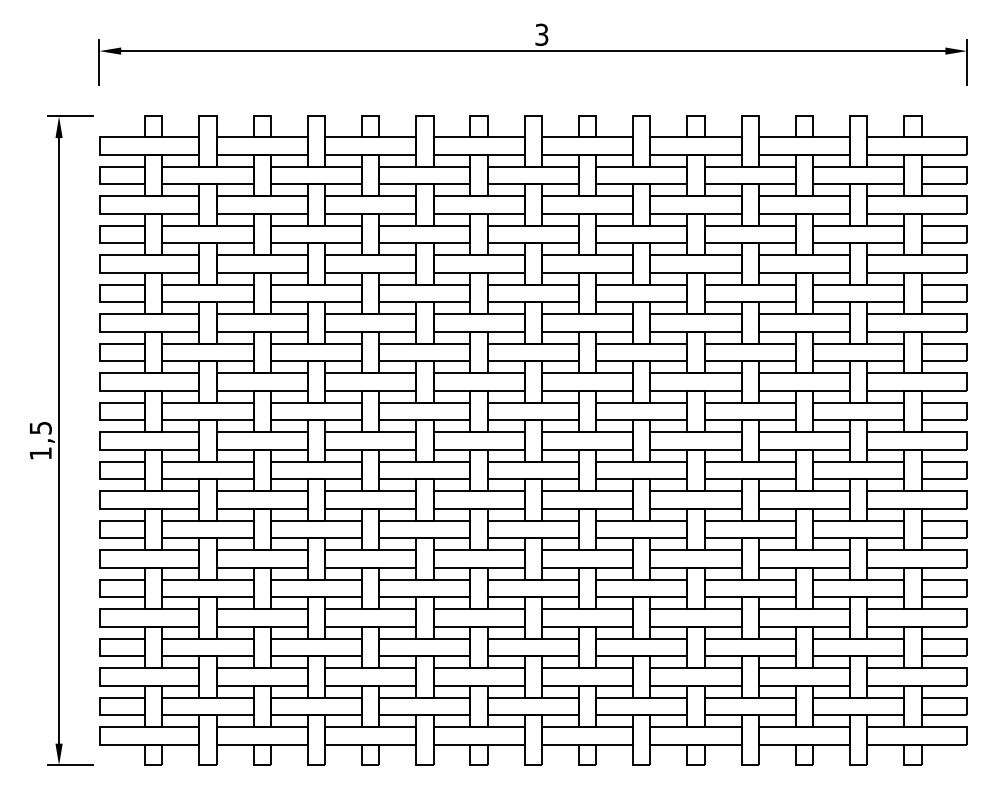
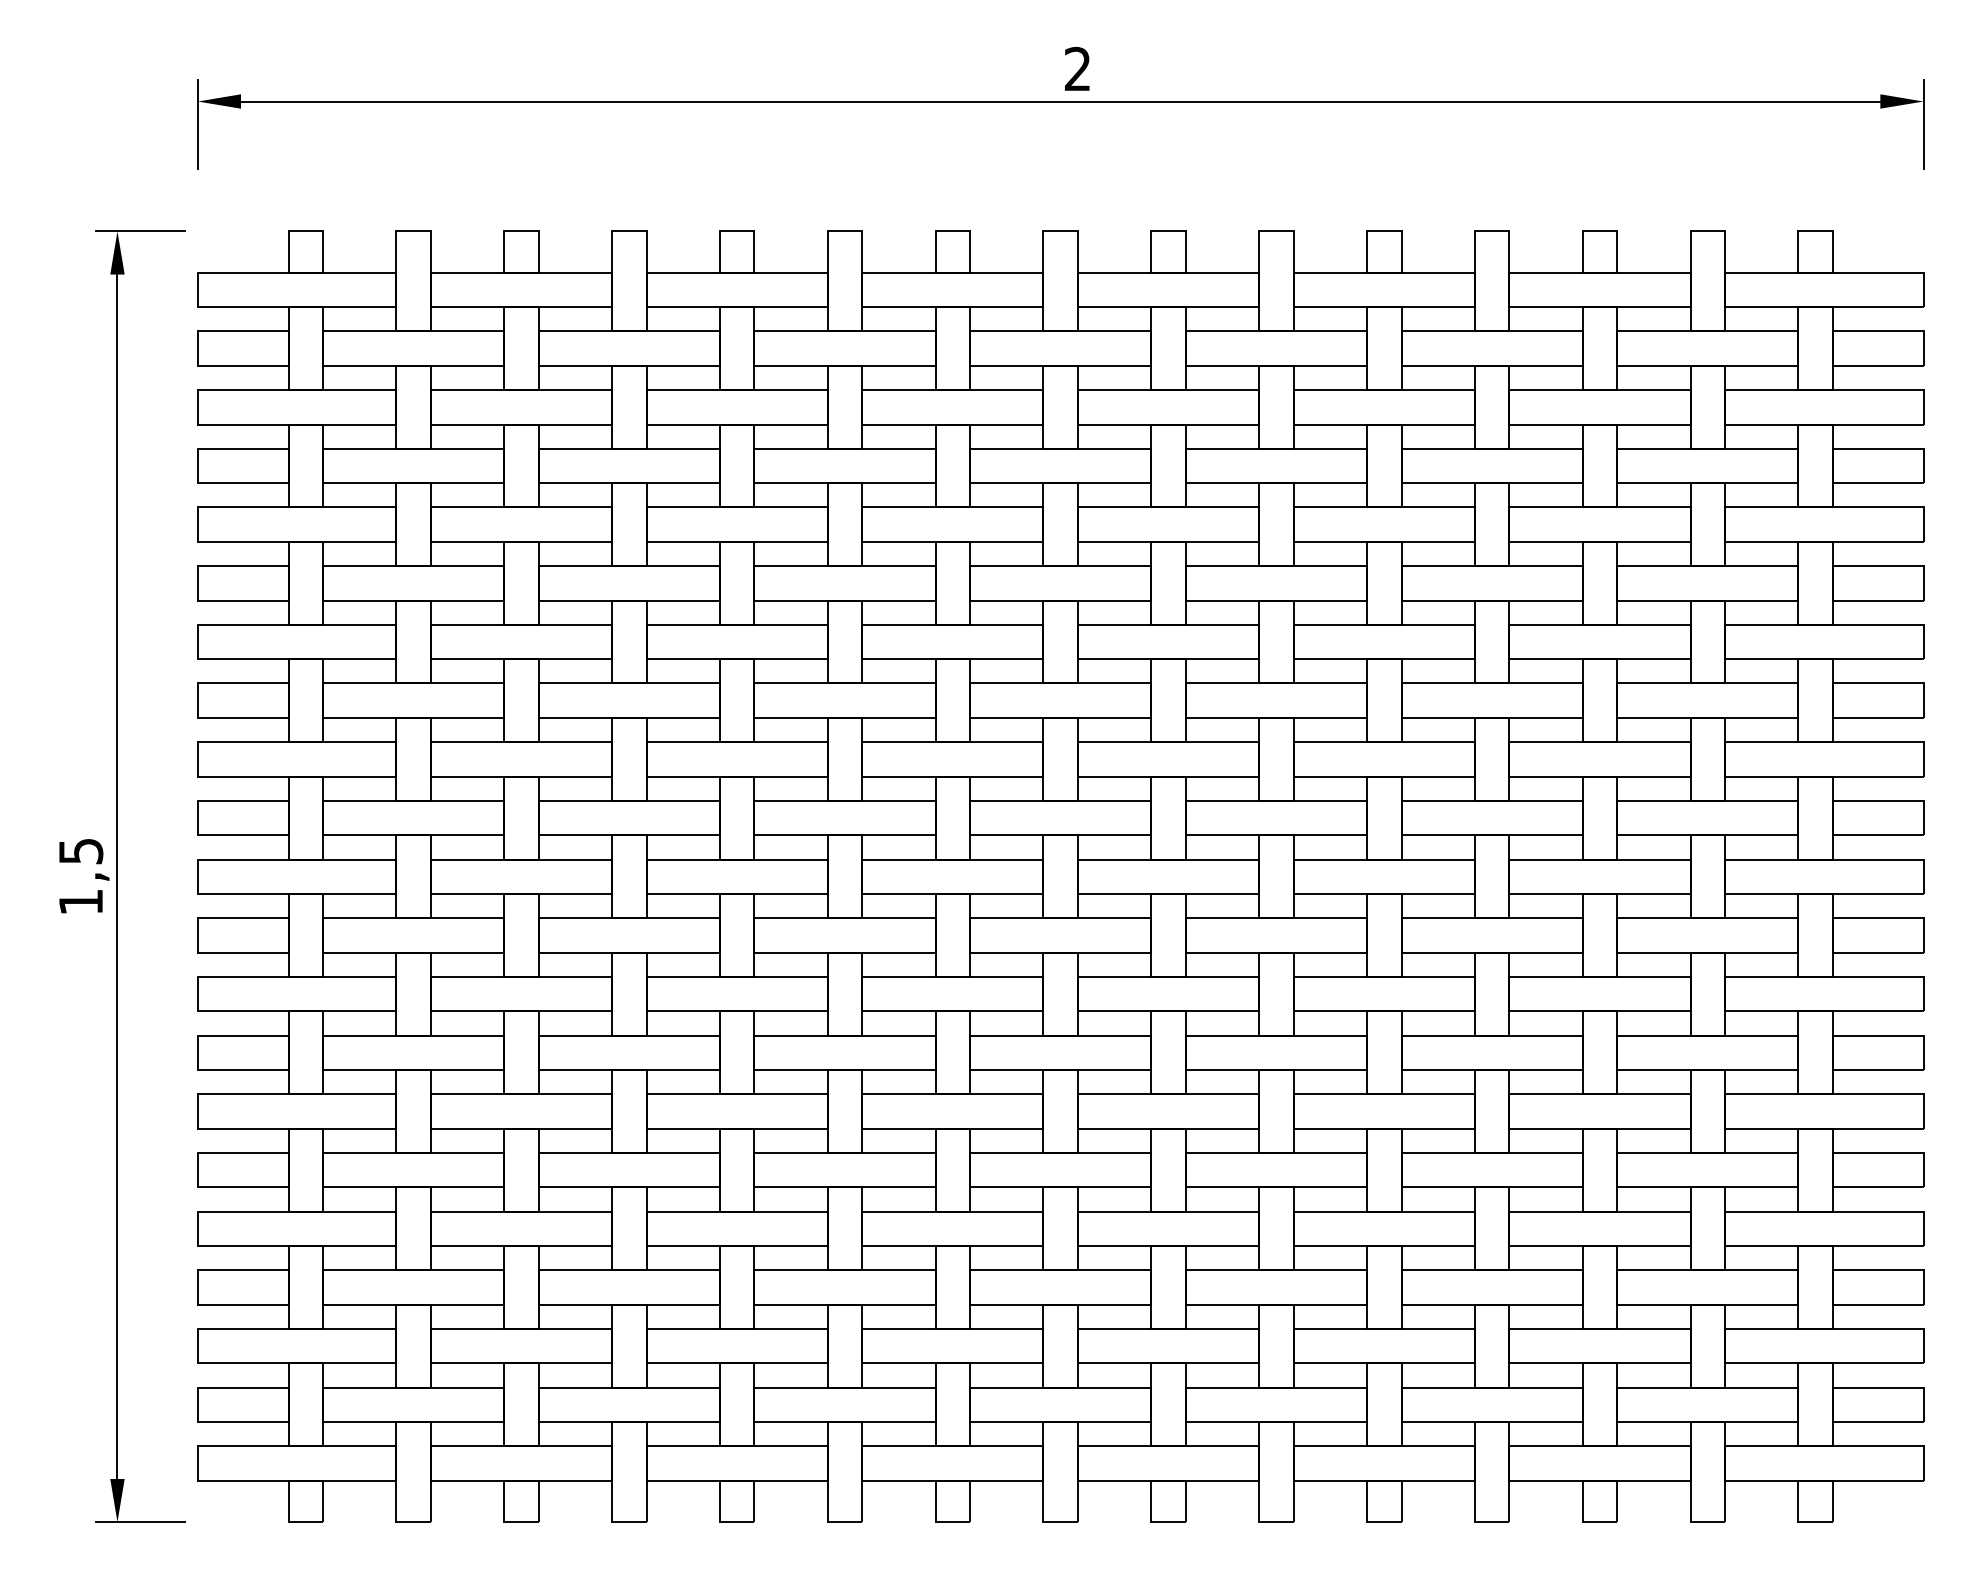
text: (541, 35) -> (1077, 70), 3 -> 2

